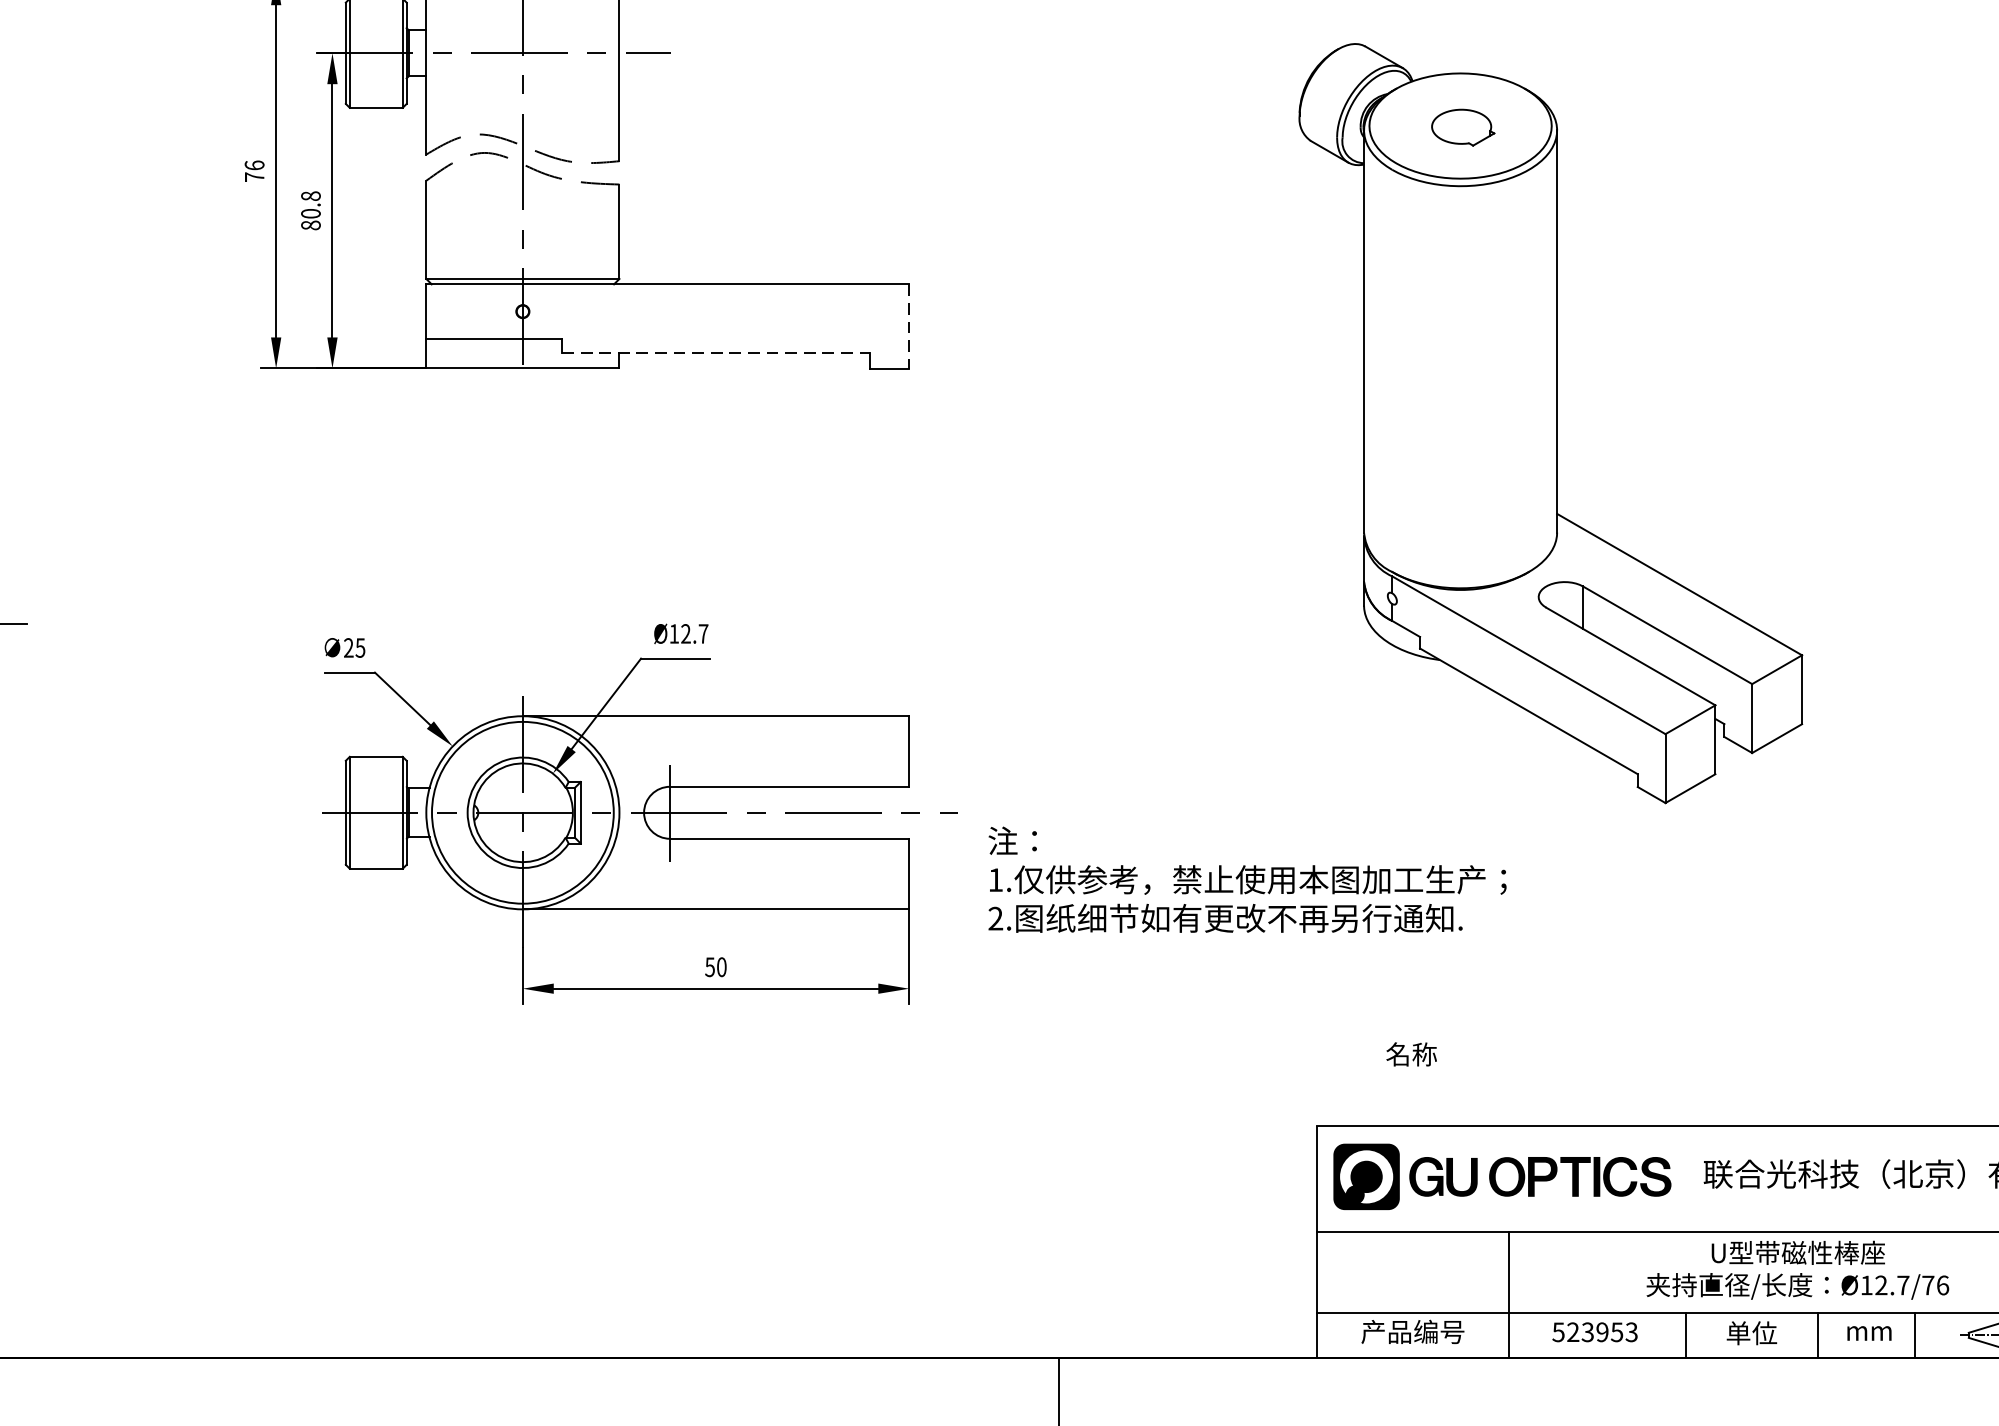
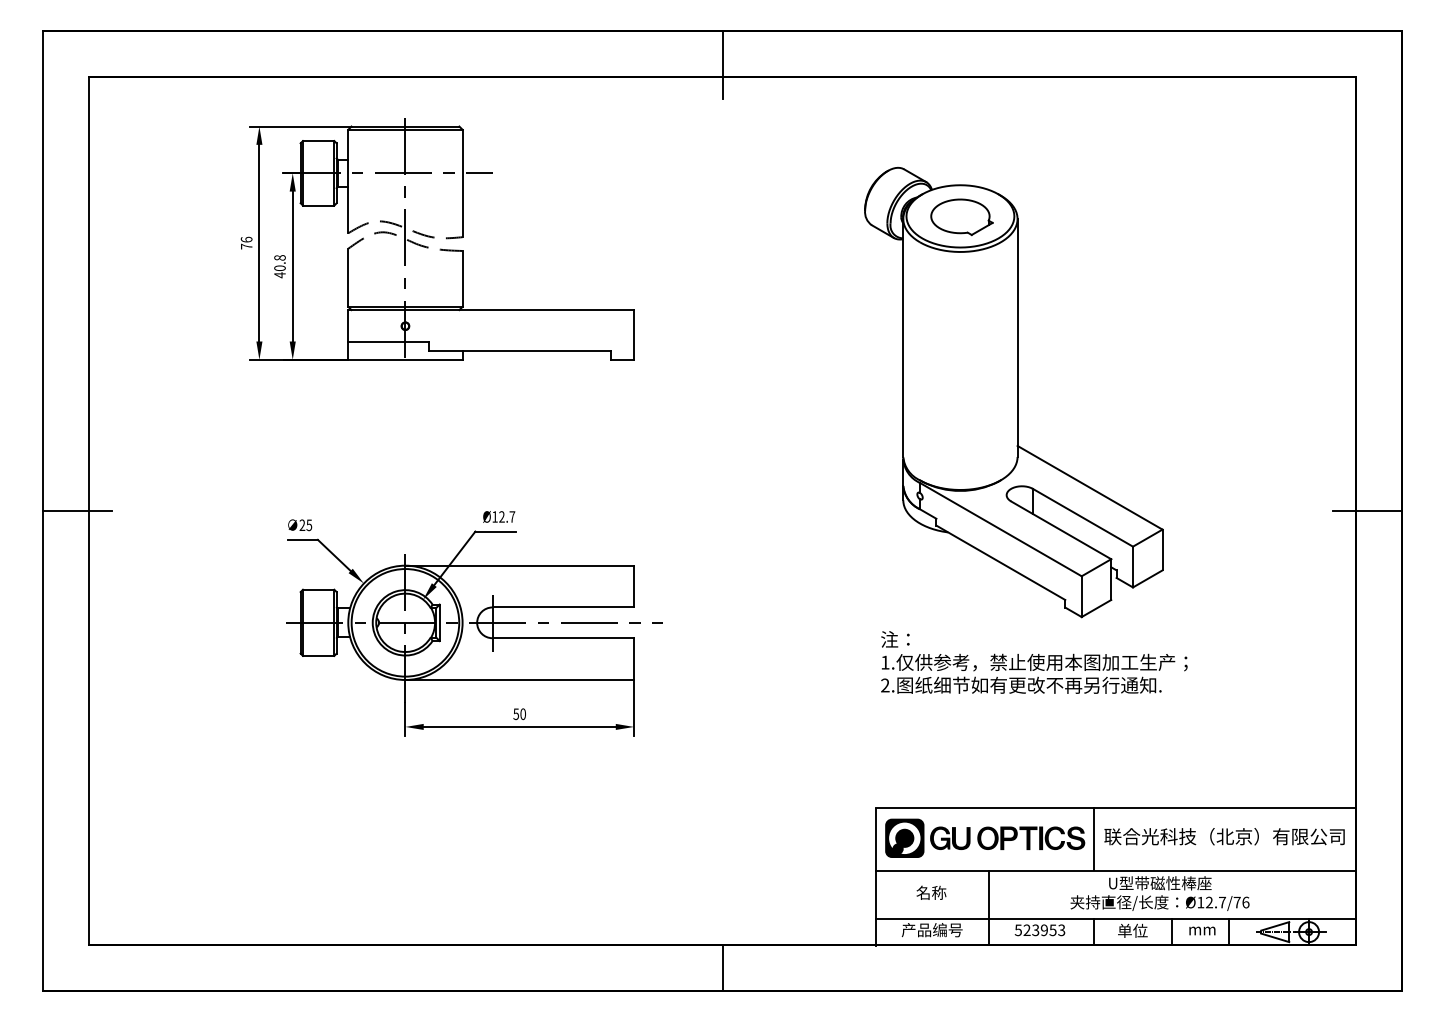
part: (1462, 127) -> (961, 217), size x1.67
text: (310, 225) -> (279, 275), 80.8 -> 40.8
line: (909, 327) -> (634, 335), dashed -> solid
line: (717, 352) -> (520, 350), dashed -> solid
text: (1247, 879) -> (1034, 662), moved
text: (1411, 1053) -> (931, 892), moved
line: (1685, 1178) -> (1093, 839), added

